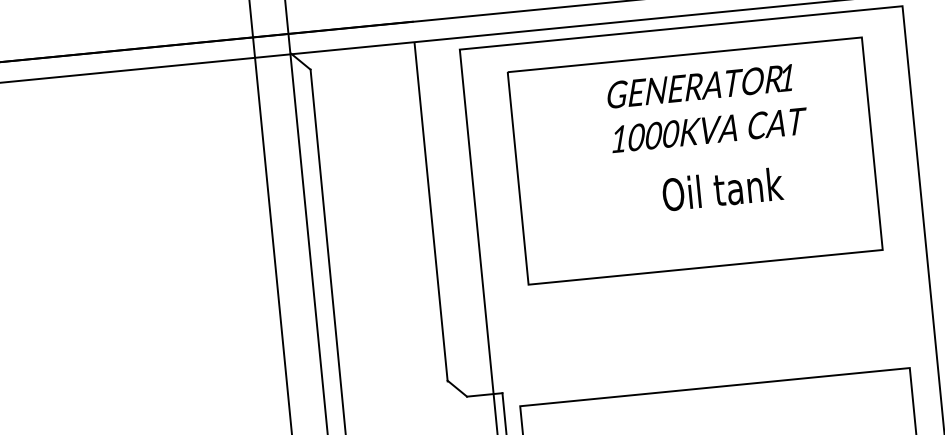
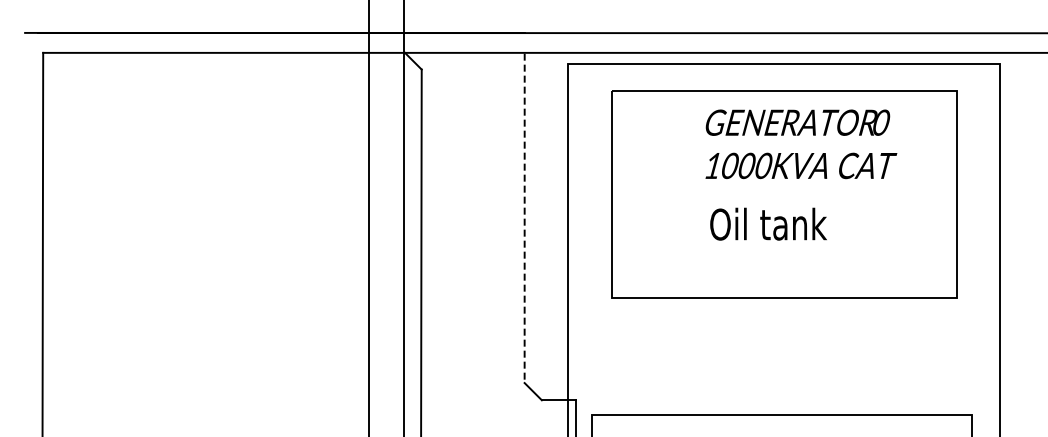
text: (787, 77) -> (881, 122), 1 -> 0
text: (722, 188) -> (768, 223), moved
line: (431, 213) -> (524, 219), solid -> dashed

